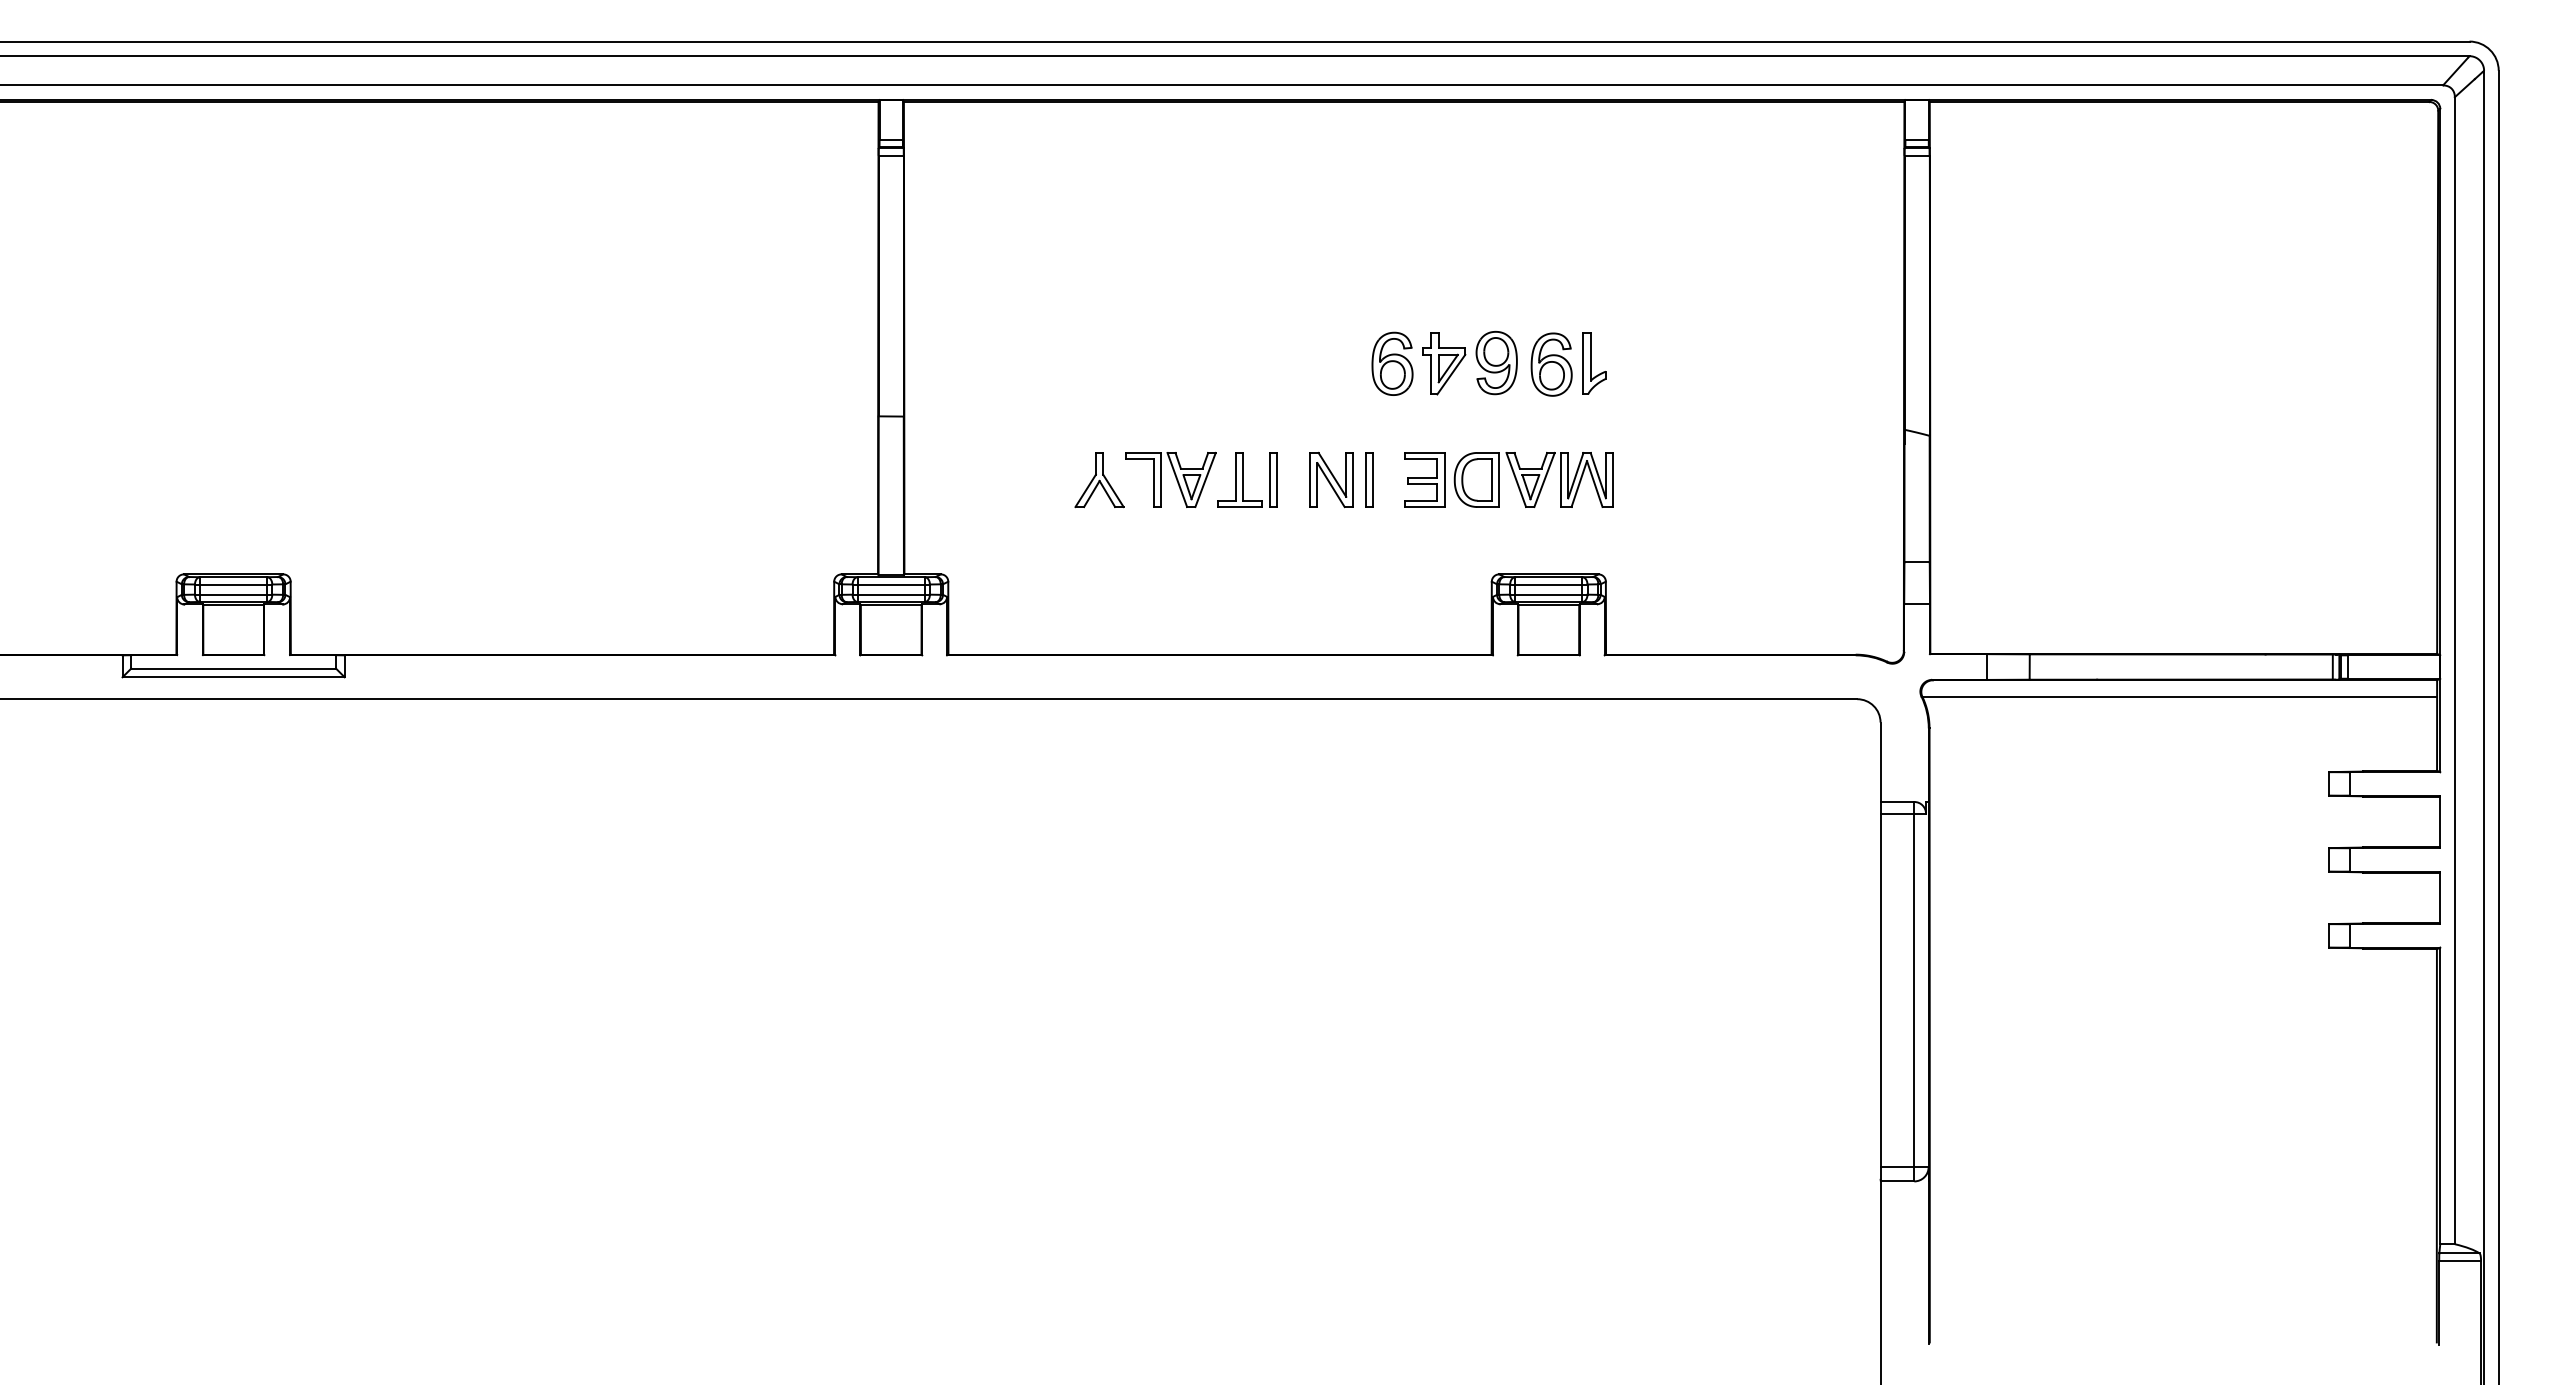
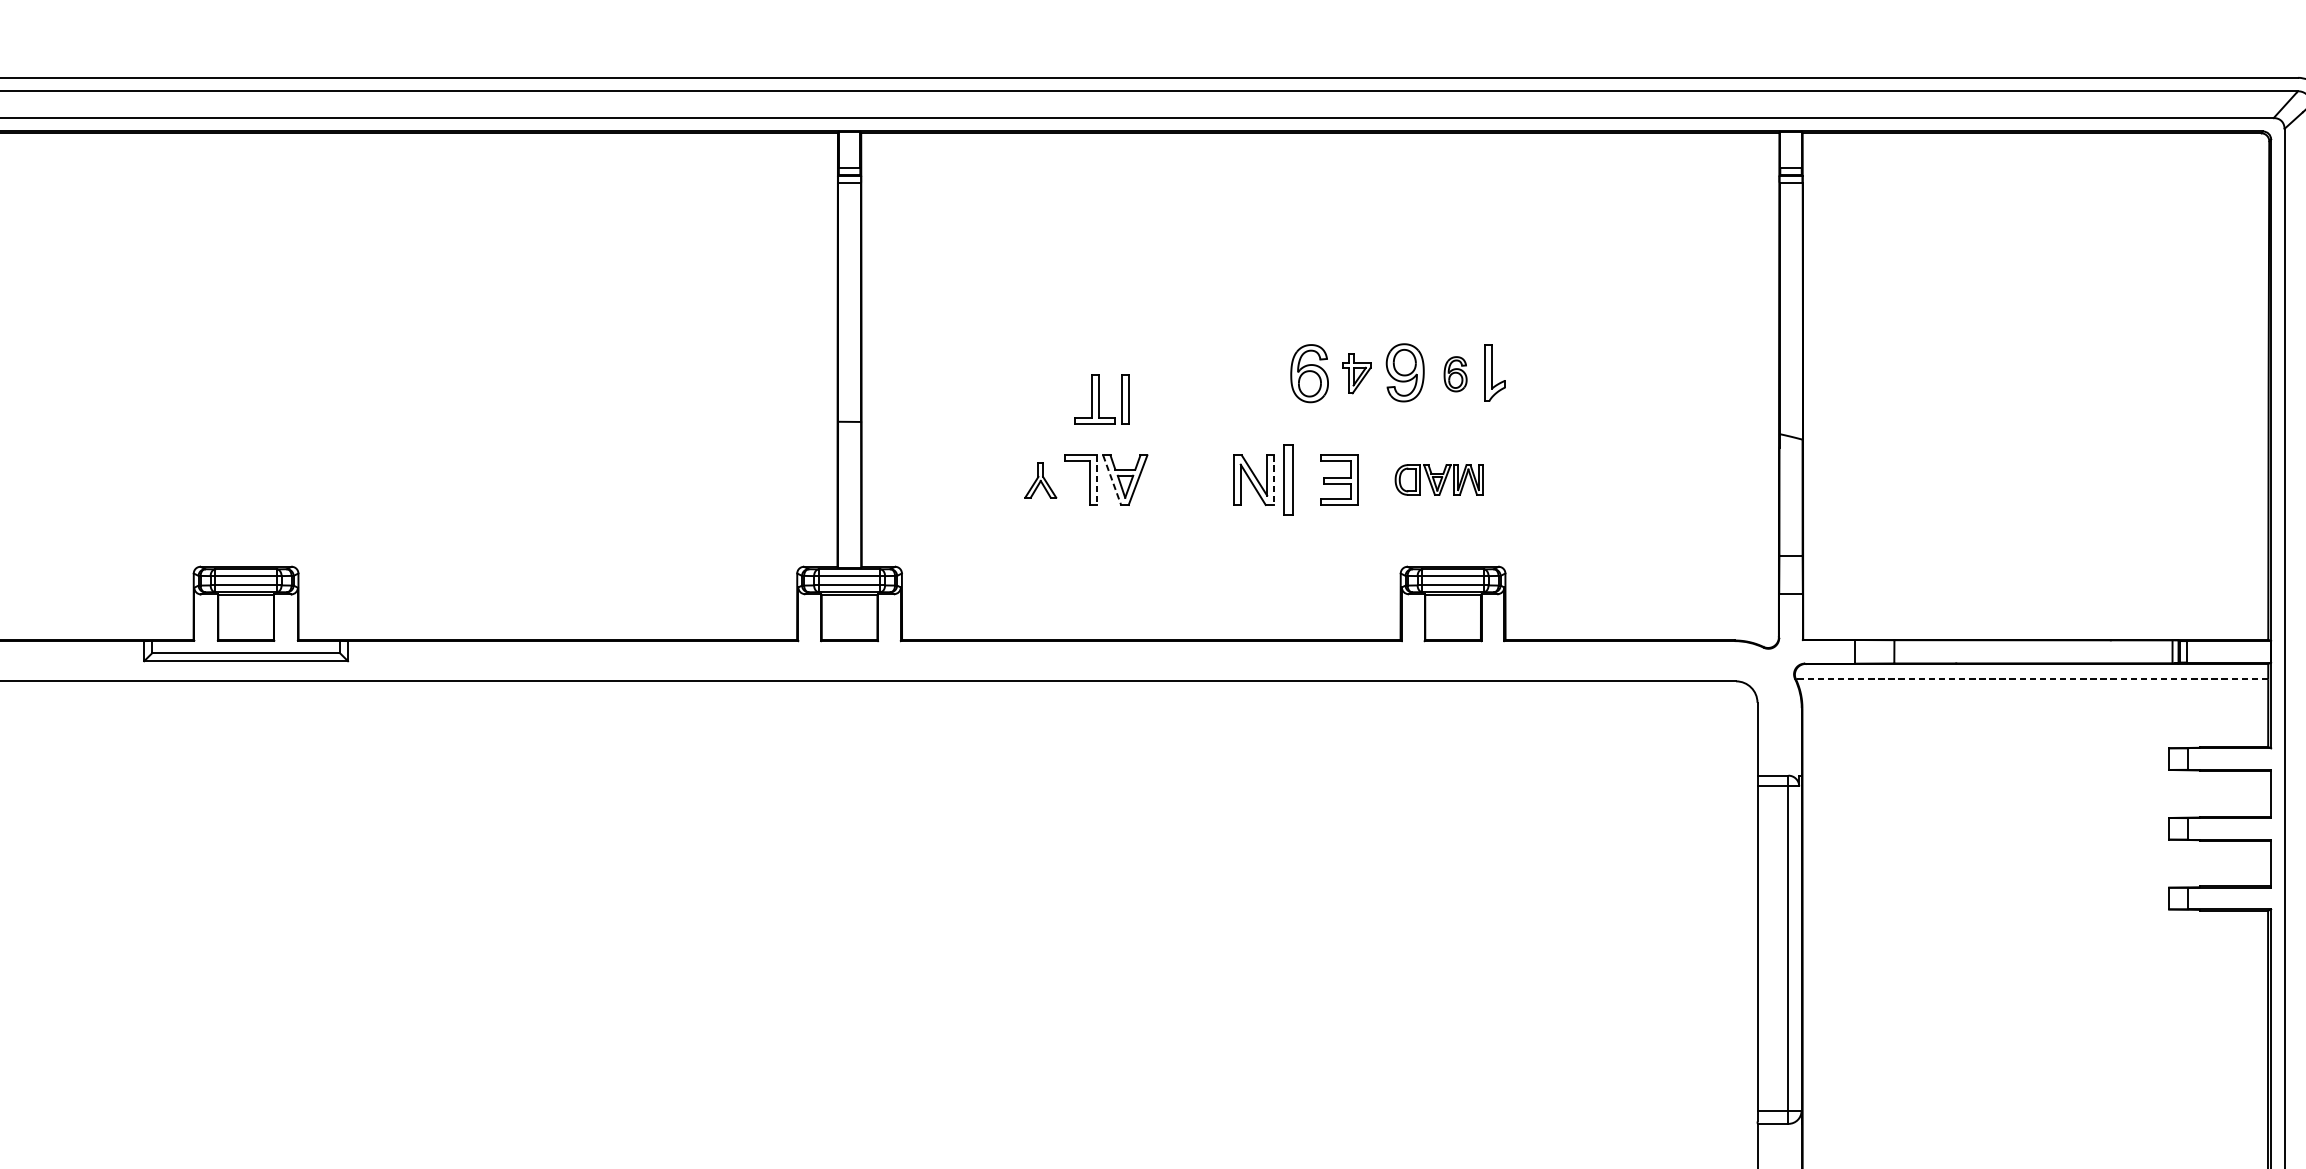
part: (1444, 363) -> (1357, 373), size x0.7
part: (1551, 364) -> (1455, 374), size x0.6
line: (1177, 479) -> (1112, 479), solid -> dashed
part: (1247, 479) -> (1102, 398), moved
part: (1369, 479) -> (1288, 479), size x1.4
part: (1533, 479) -> (1439, 479), size x0.6
part: (1099, 480) -> (1040, 480), size x0.7
line: (1160, 480) -> (1096, 480), solid -> dashed
line: (1353, 480) -> (1273, 480), solid -> dashed
line: (2179, 696) -> (2031, 678), solid -> dashed

